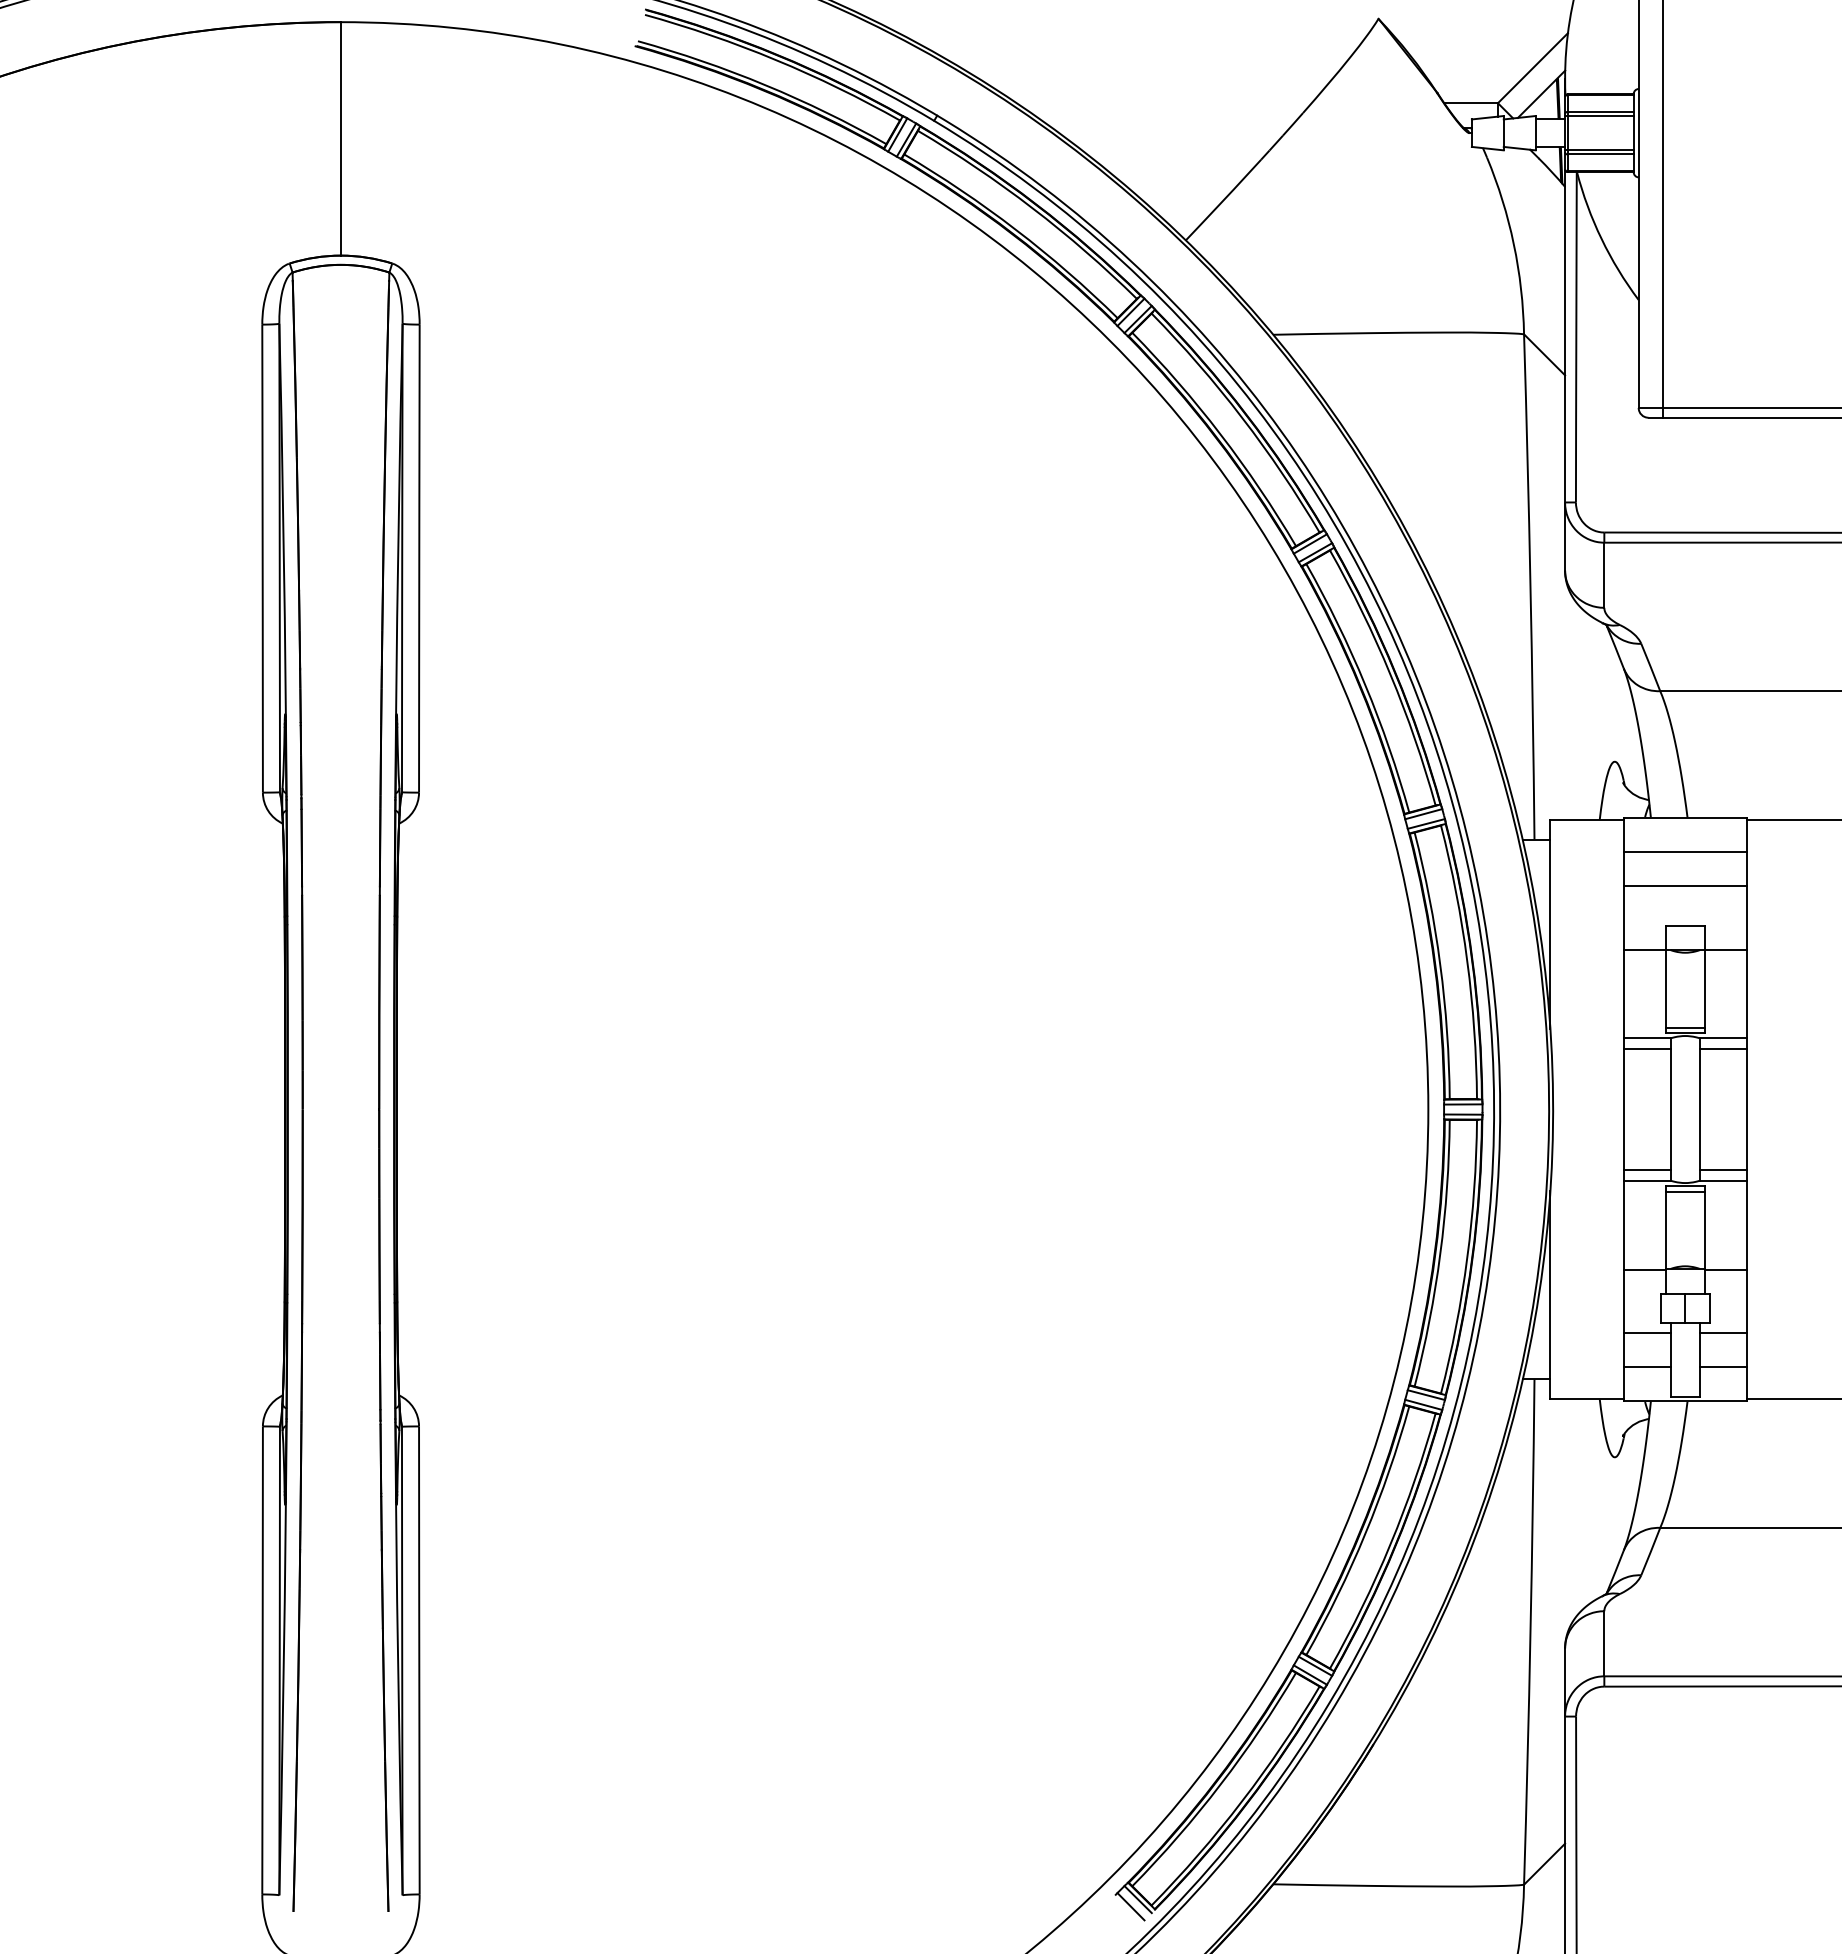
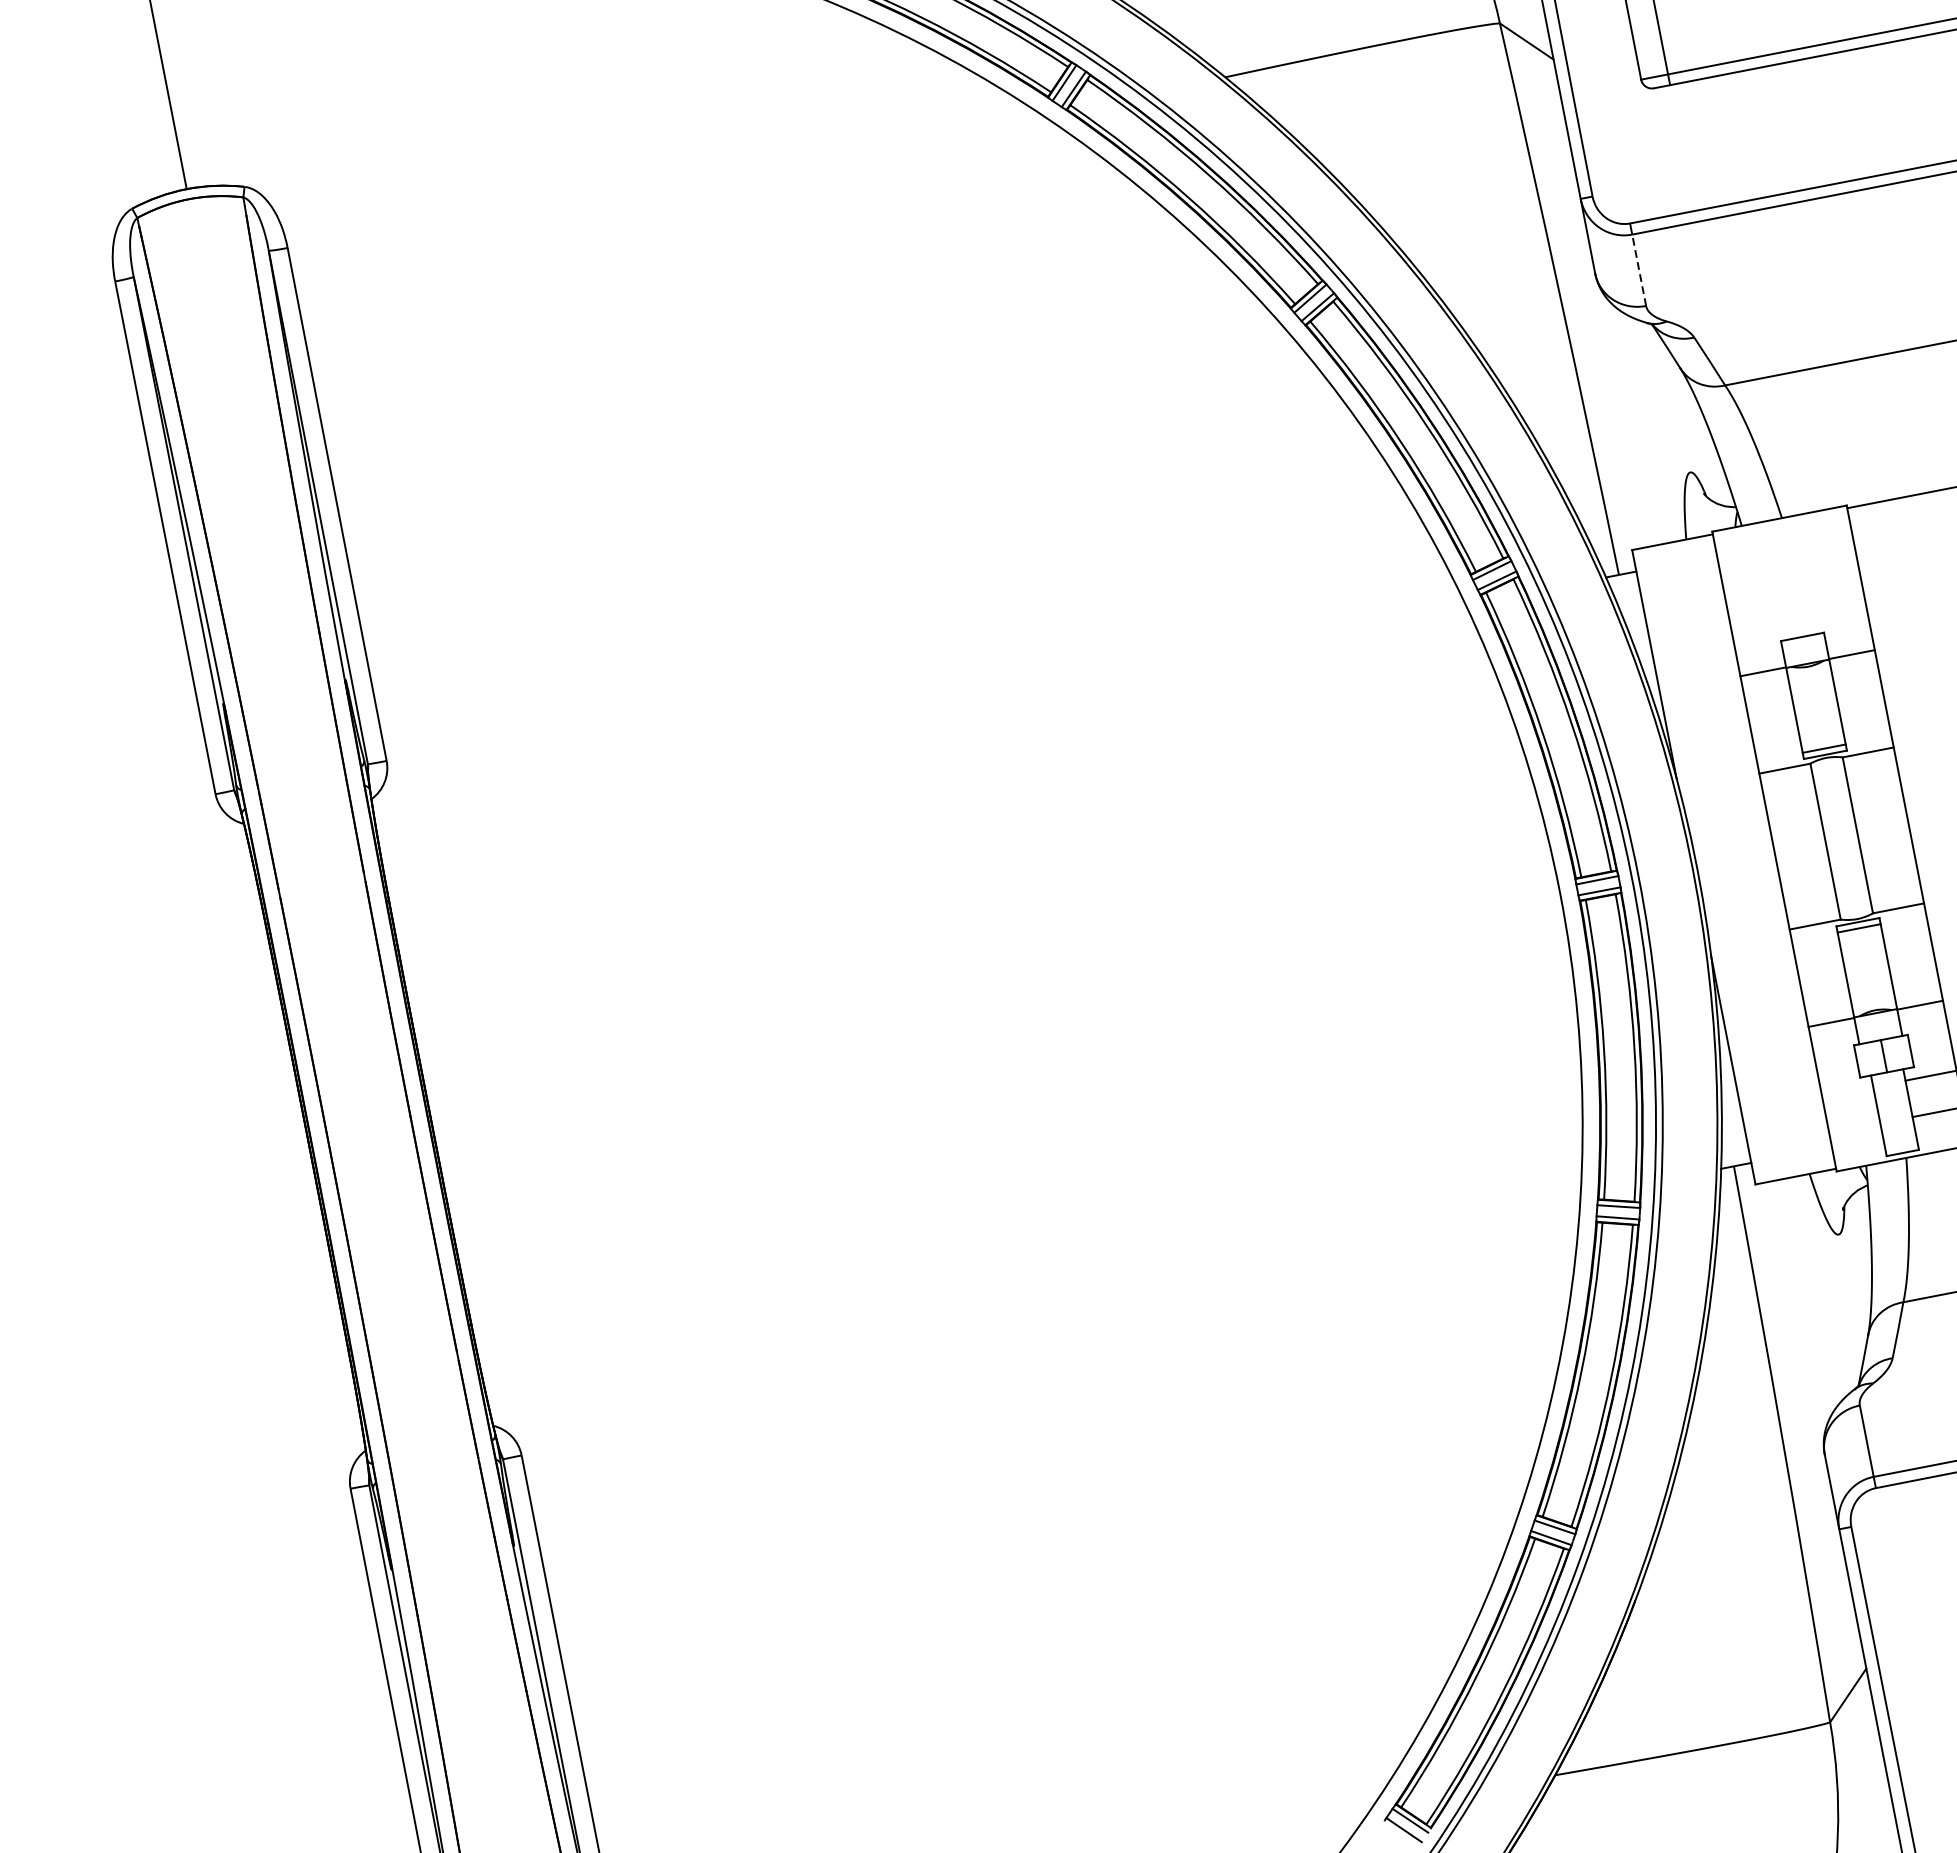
line: (1604, 575) -> (1639, 270), solid -> dashed
line: (1684, 852) -> (1786, 557), removed
line: (1684, 885) -> (1793, 593), removed
line: (1646, 1048) -> (1786, 779), removed
line: (1723, 1048) -> (1870, 763), removed
line: (1646, 1170) -> (1812, 913), removed
line: (1723, 1170) -> (1896, 897), removed
line: (1646, 1333) -> (1846, 1092), removed
line: (1646, 1366) -> (1853, 1128), removed

